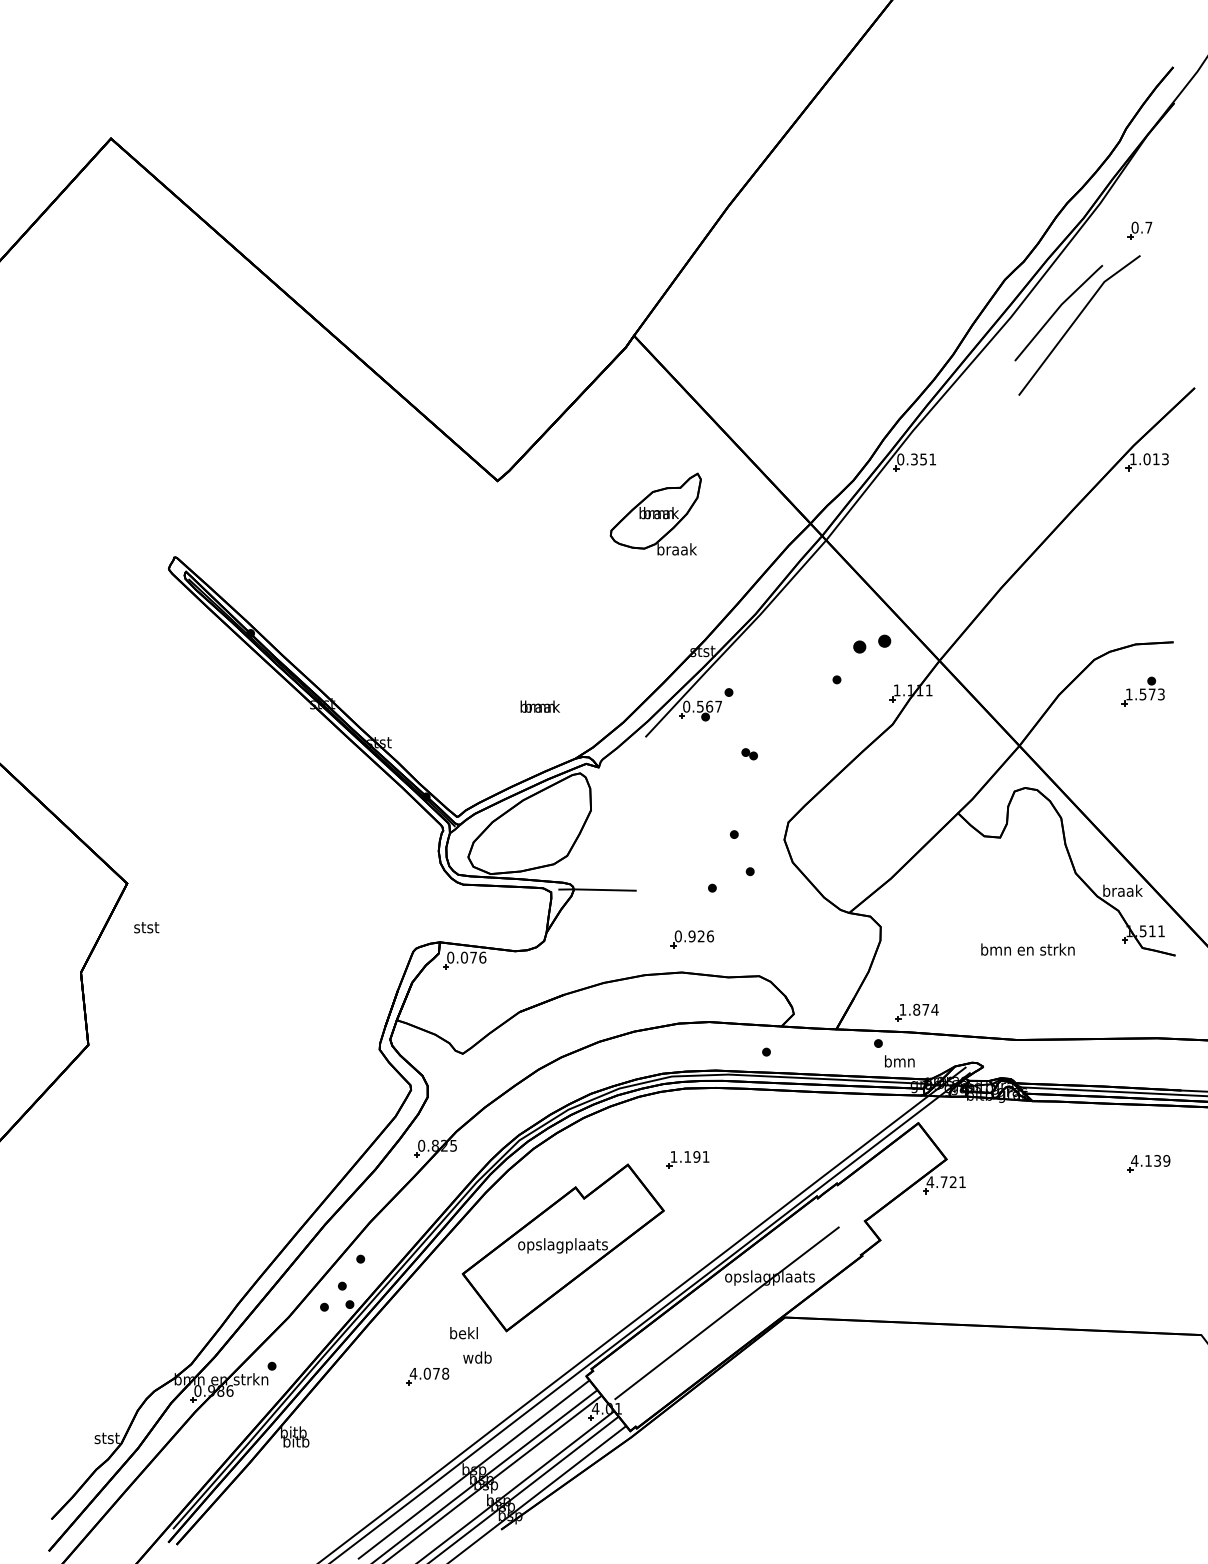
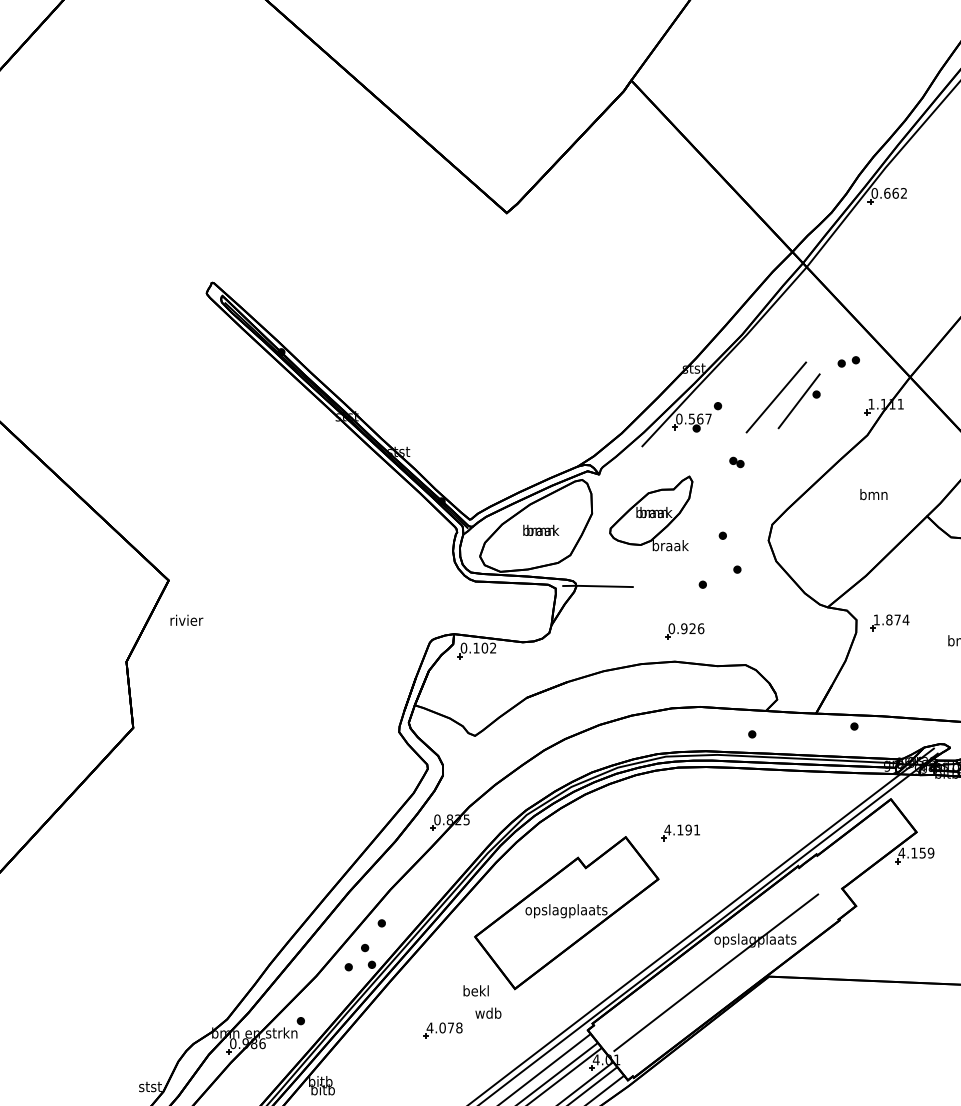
text: (923, 459) -> (895, 193), 0.351 -> 0.662
part: (655, 513) -> (650, 512), moved
part: (872, 643) -> (849, 361), size x0.62
line: (792, 682) -> (775, 396), added
line: (817, 686) -> (798, 400), added
text: (539, 706) -> (540, 530), moved
text: (147, 927) -> (187, 620), stst -> rivier
text: (473, 957) -> (484, 647), 0.076 -> 0.102
part: (916, 1012) -> (889, 622), moved
text: (899, 1061) -> (873, 494), moved
text: (673, 1156) -> (667, 829), 1.191 -> 4.191
text: (952, 1182) -> (922, 853), 4.721 -> 4.159

